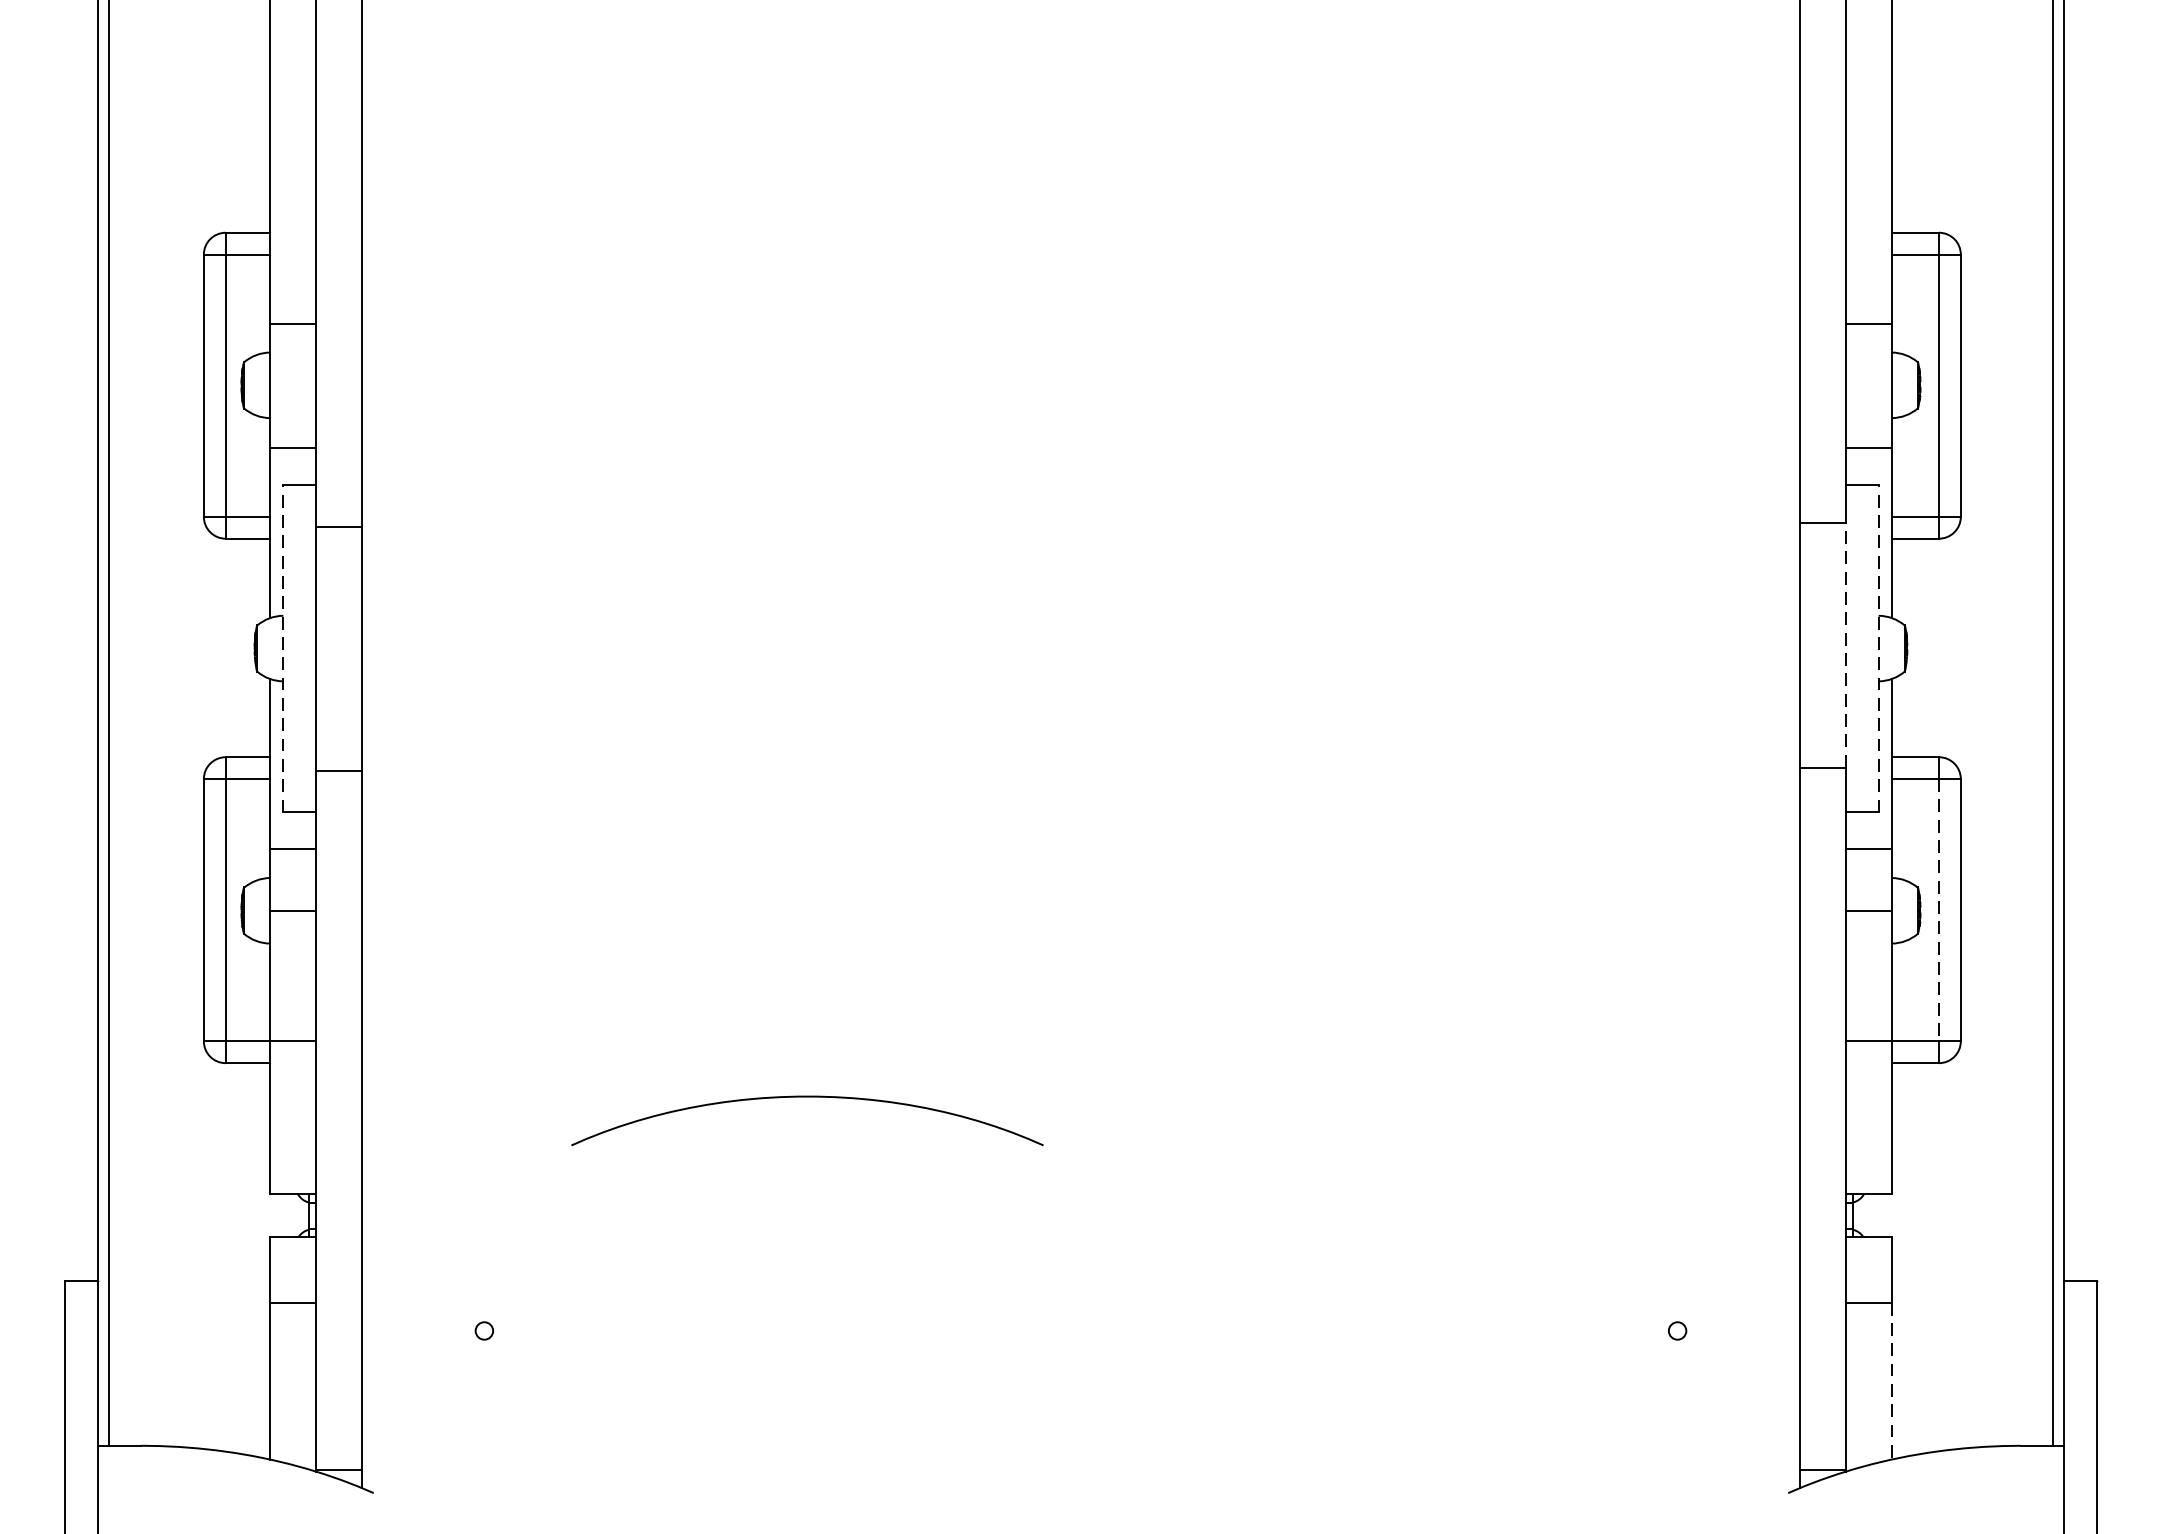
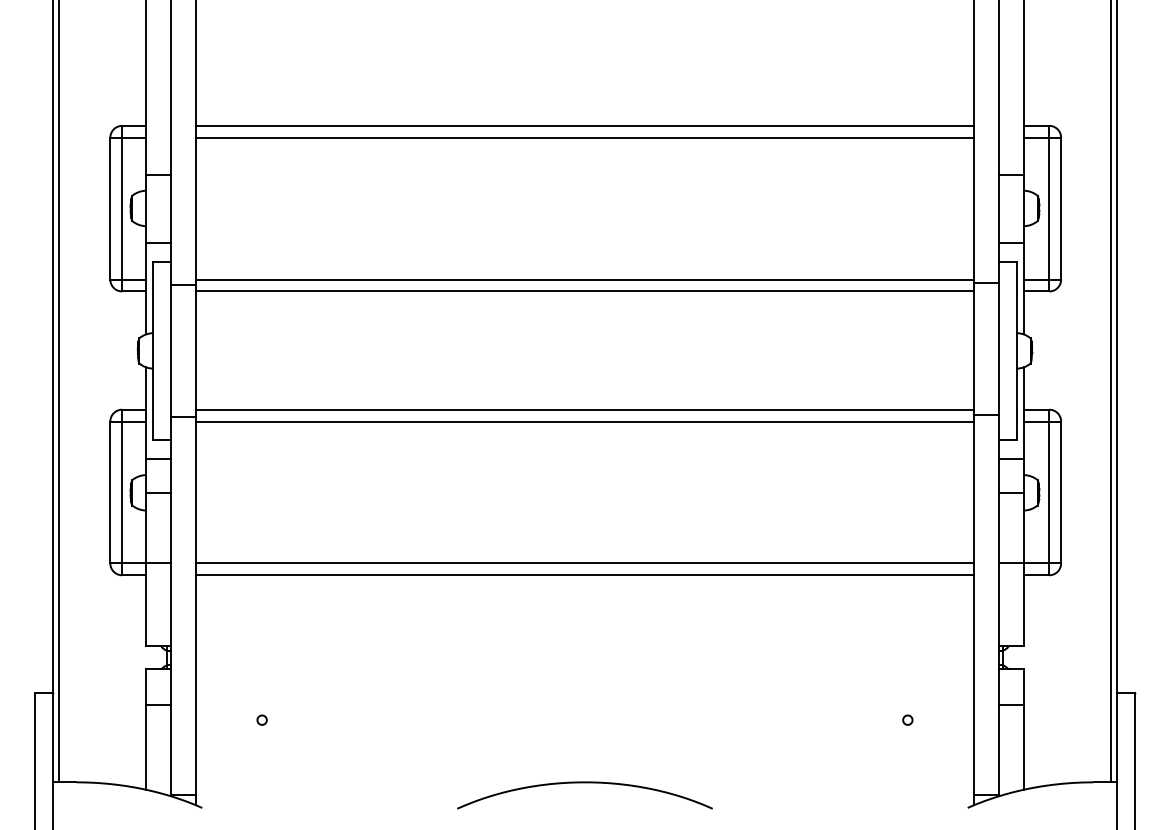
line: (1080, 232) -> (584, 125), added
line: (1080, 254) -> (584, 137), added
line: (1080, 516) -> (584, 279), added
line: (1080, 538) -> (584, 291), added
line: (1845, 644) -> (998, 348), dashed -> solid
line: (283, 647) -> (153, 350), dashed -> solid
line: (1878, 647) -> (1016, 350), dashed -> solid
line: (1080, 756) -> (584, 409), added
line: (1080, 779) -> (584, 421), added
line: (1939, 910) -> (1049, 492), dashed -> solid
line: (1080, 1041) -> (584, 563), added
line: (1080, 1063) -> (584, 575), added
curve: (806, 1098) -> (584, 783), moved
line: (1891, 1381) -> (1023, 747), dashed -> solid

